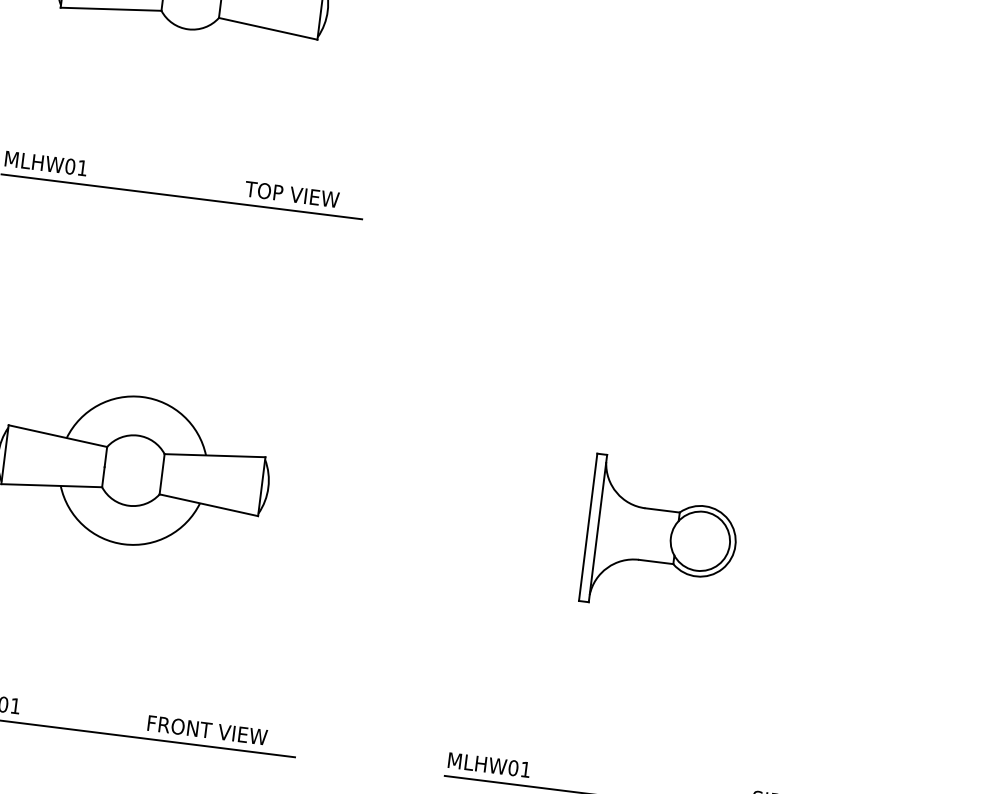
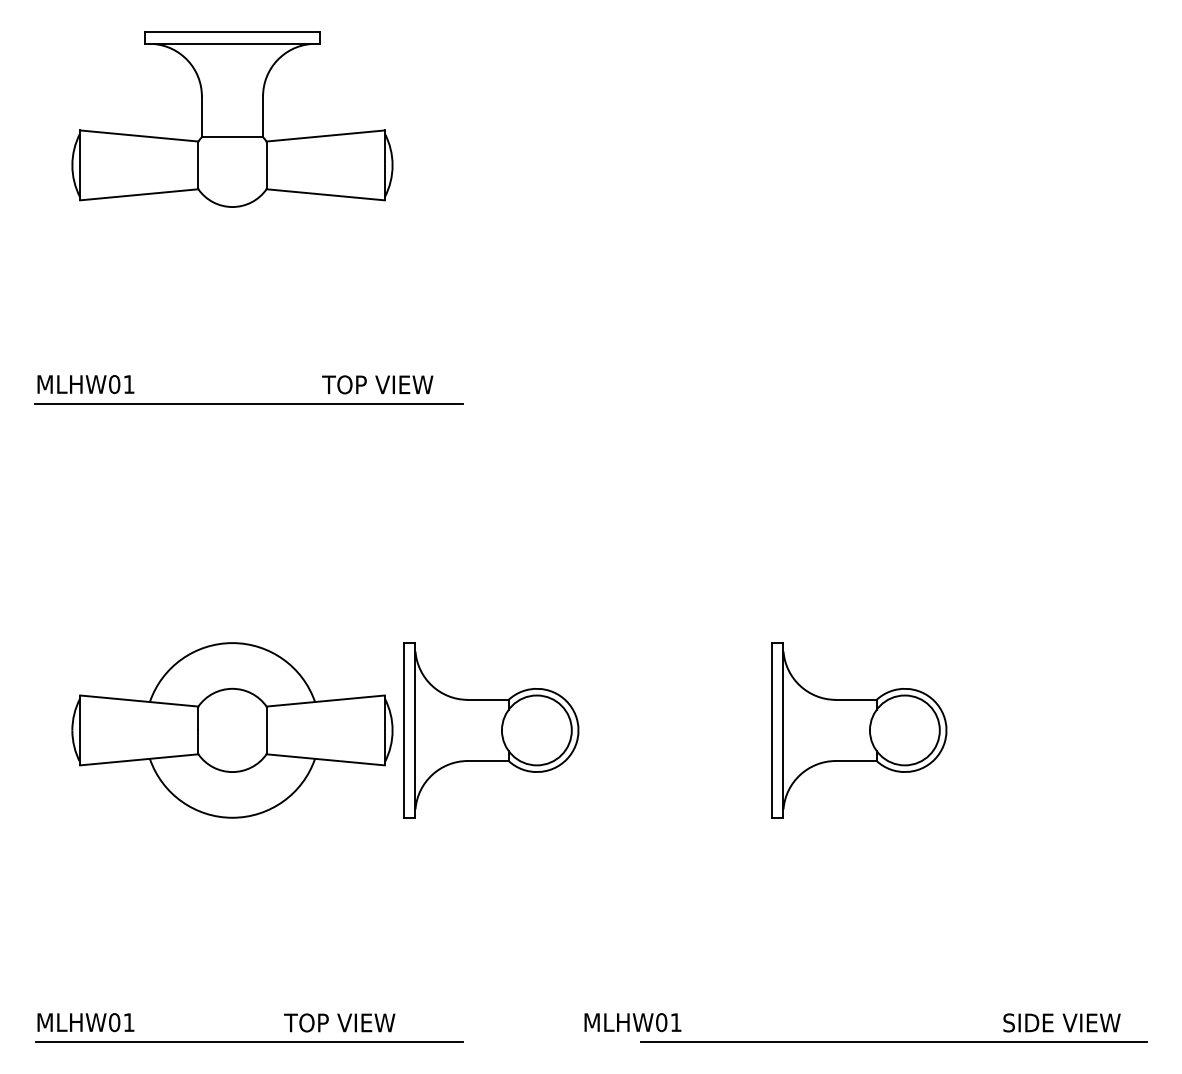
part: (351, 497) -> (491, 730), added
text: (206, 729) -> (355, 1022), FRONT VIEW -> TOP VIEW
text: (488, 765) -> (632, 1022), moved

